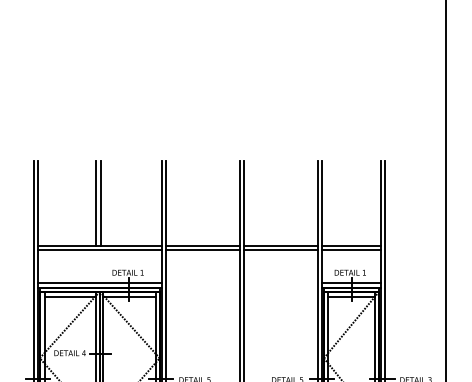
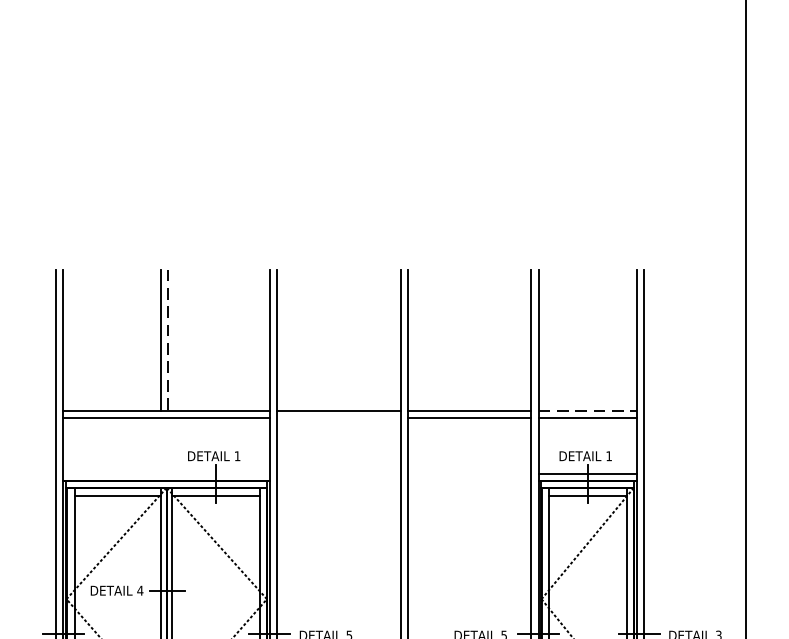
line: (100, 204) -> (167, 342), solid -> dashed
line: (352, 245) -> (589, 410), solid -> dashed
line: (202, 250) -> (338, 418), removed
line: (99, 283) -> (166, 474), removed

